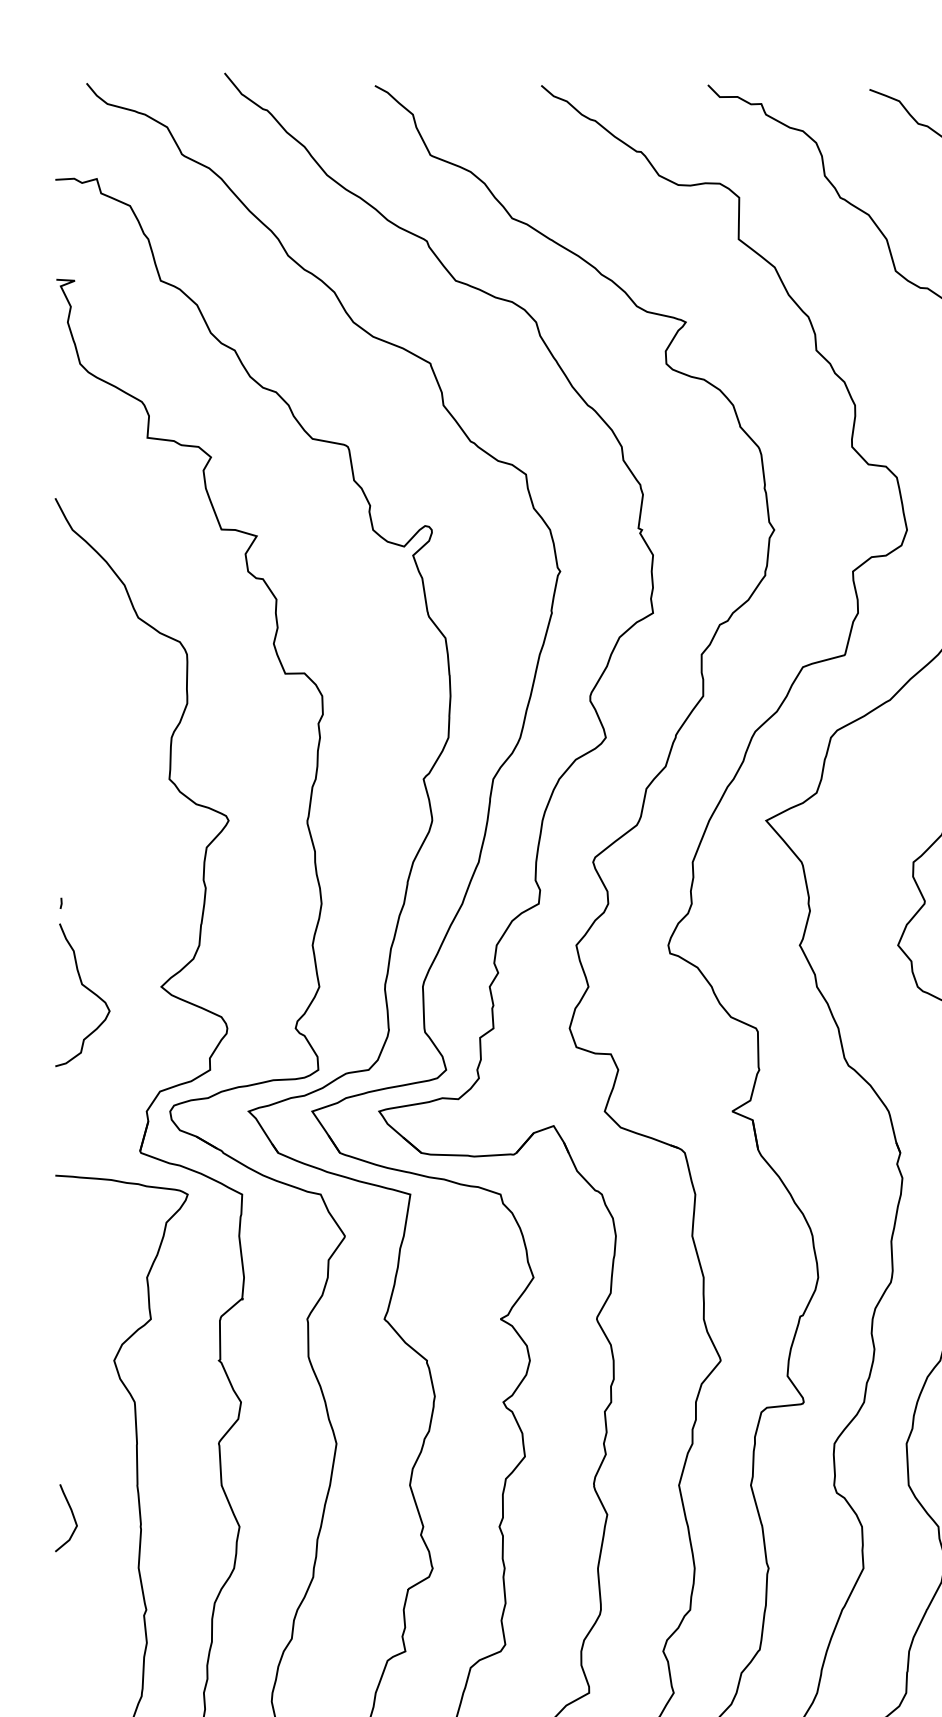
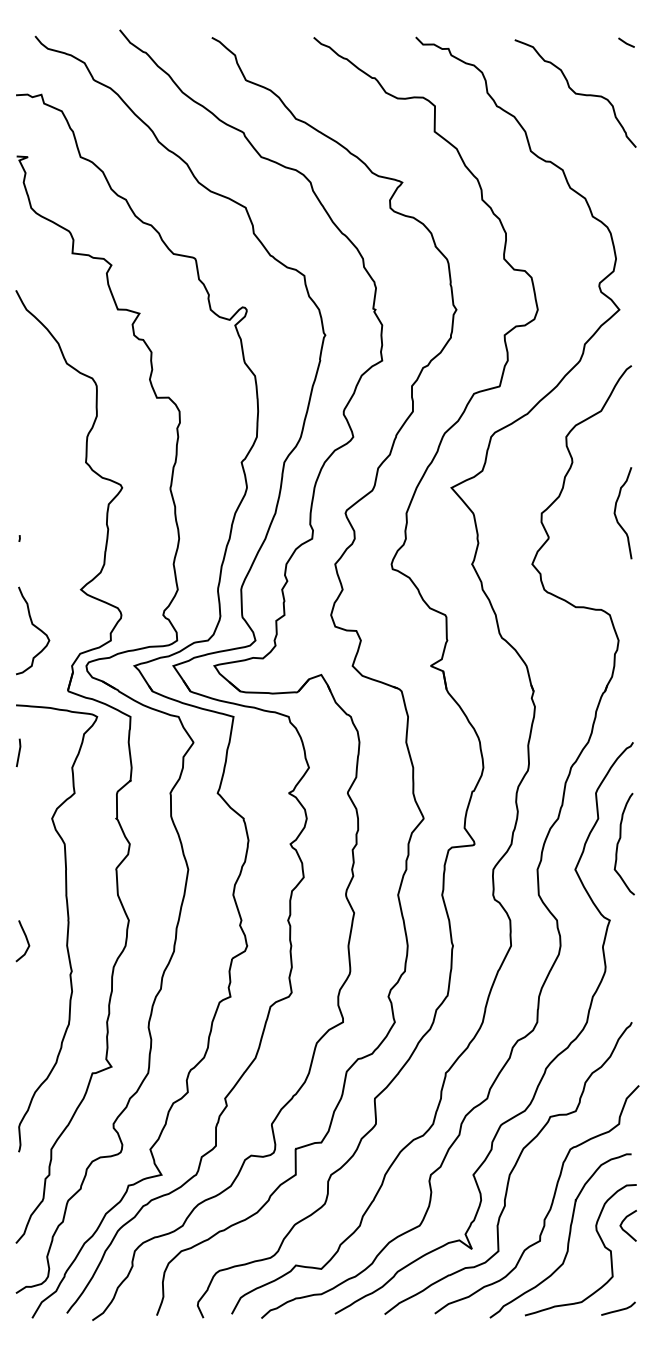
curve: (87, 989) -> (35, 627), moved
line: (59, 1252) -> (18, 752), added
curve: (72, 1518) -> (26, 941), moved

